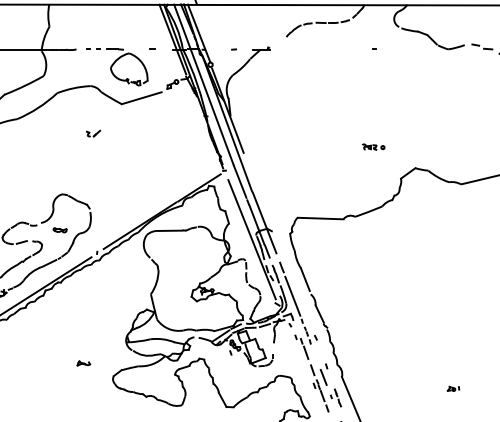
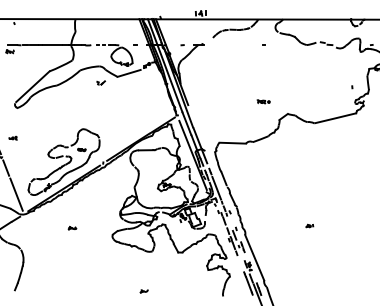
part: (92, 132) -> (100, 82), moved
part: (83, 362) -> (72, 227), moved
part: (452, 388) -> (309, 225), moved

